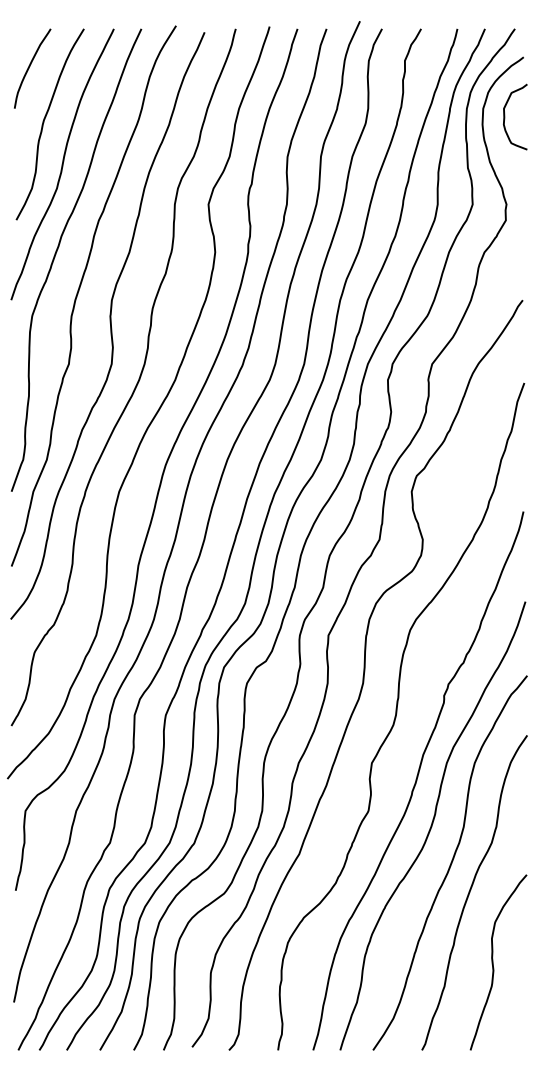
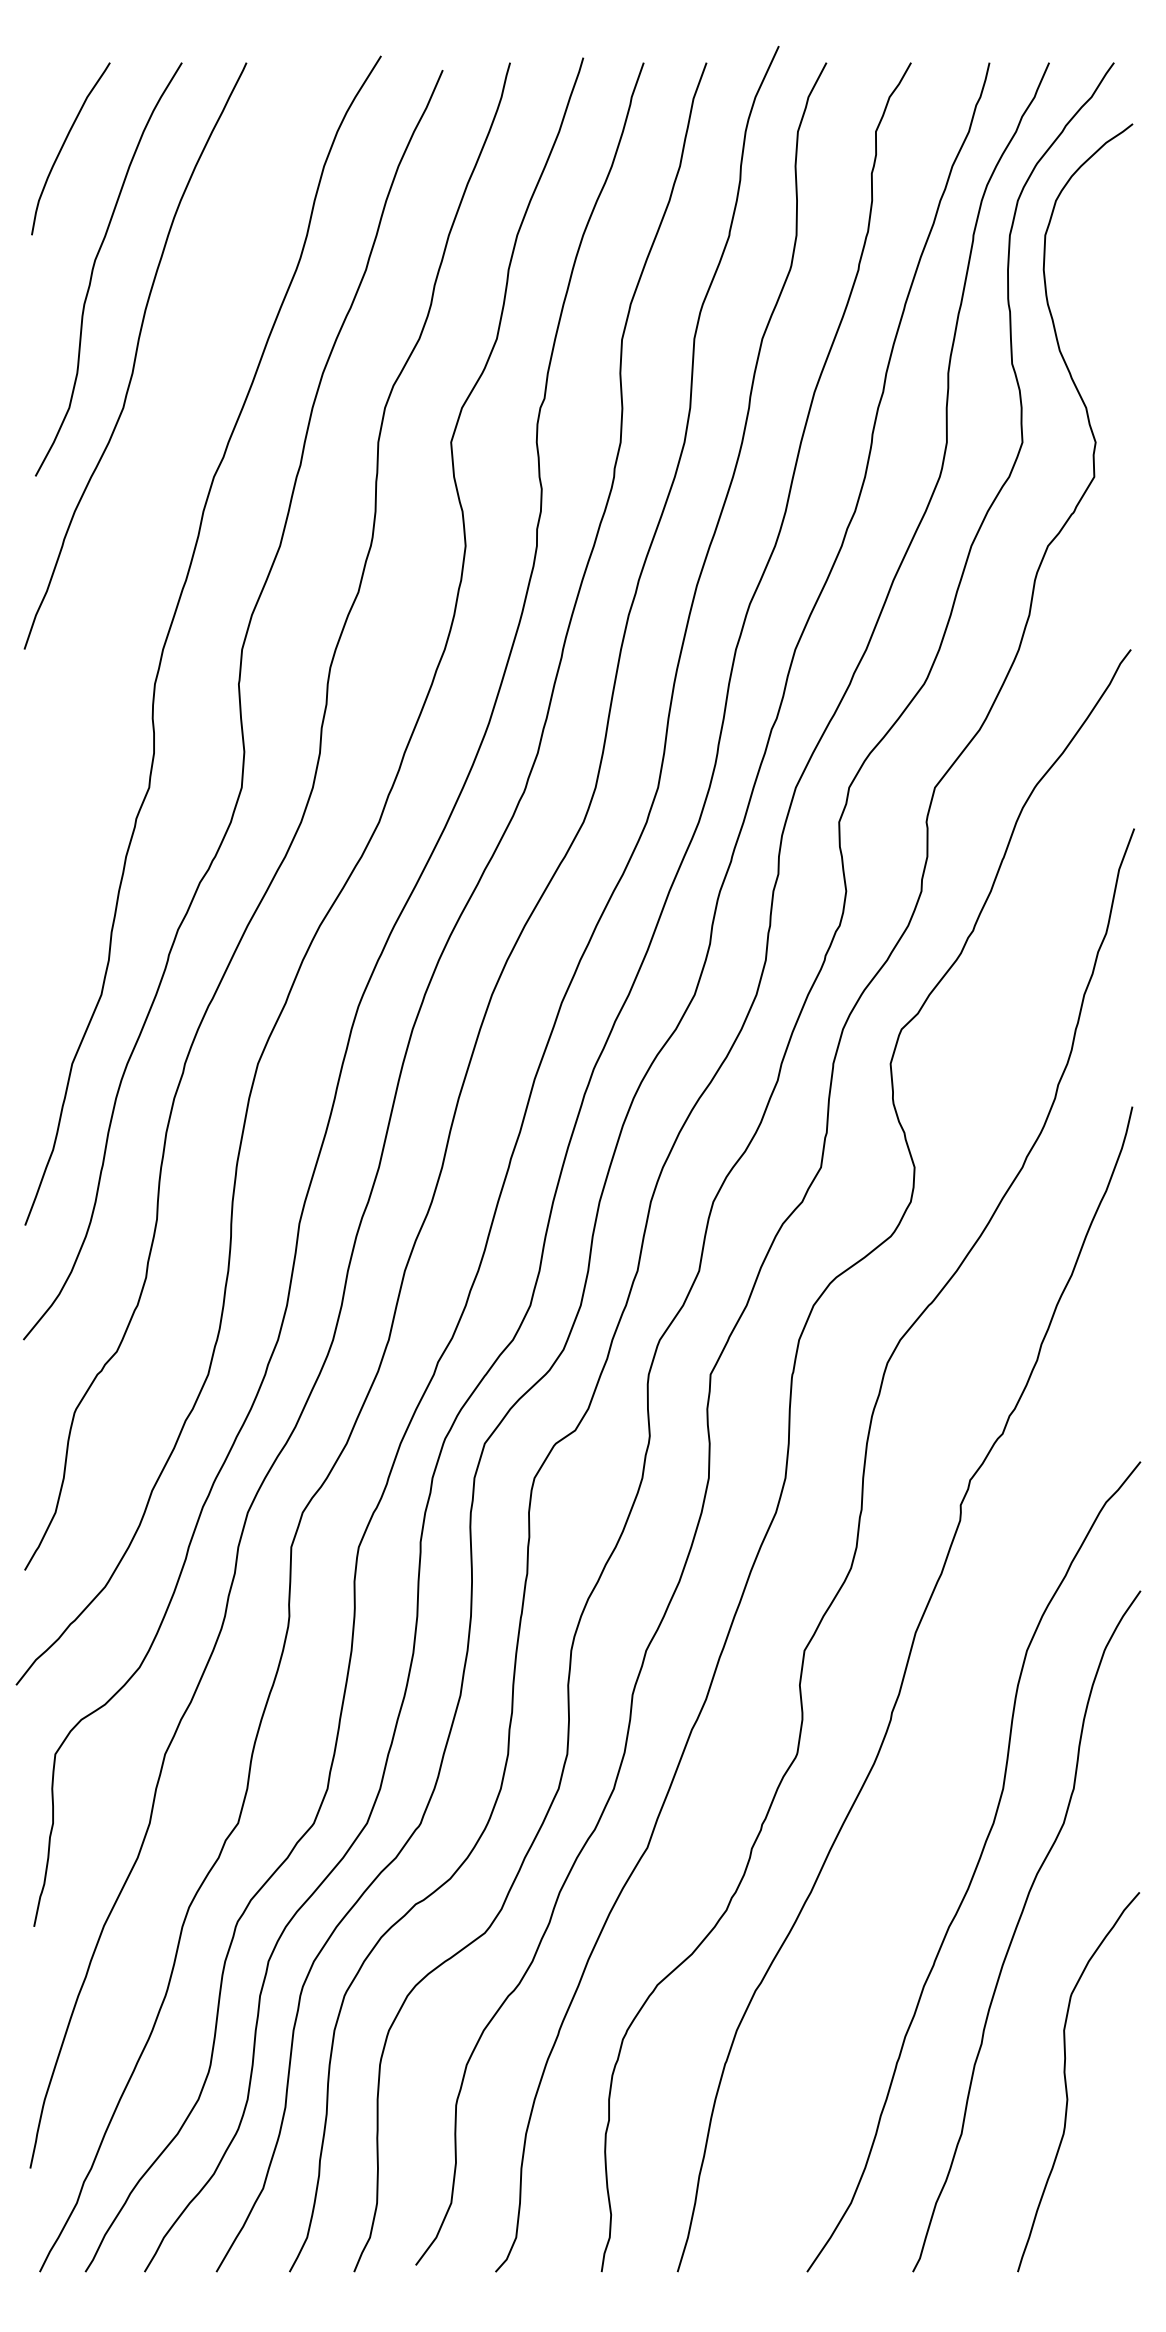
curve: (505, 116) -> (1093, 252), removed
curve: (58, 249) -> (126, 539), removed
curve: (432, 825) -> (935, 1785), removed

